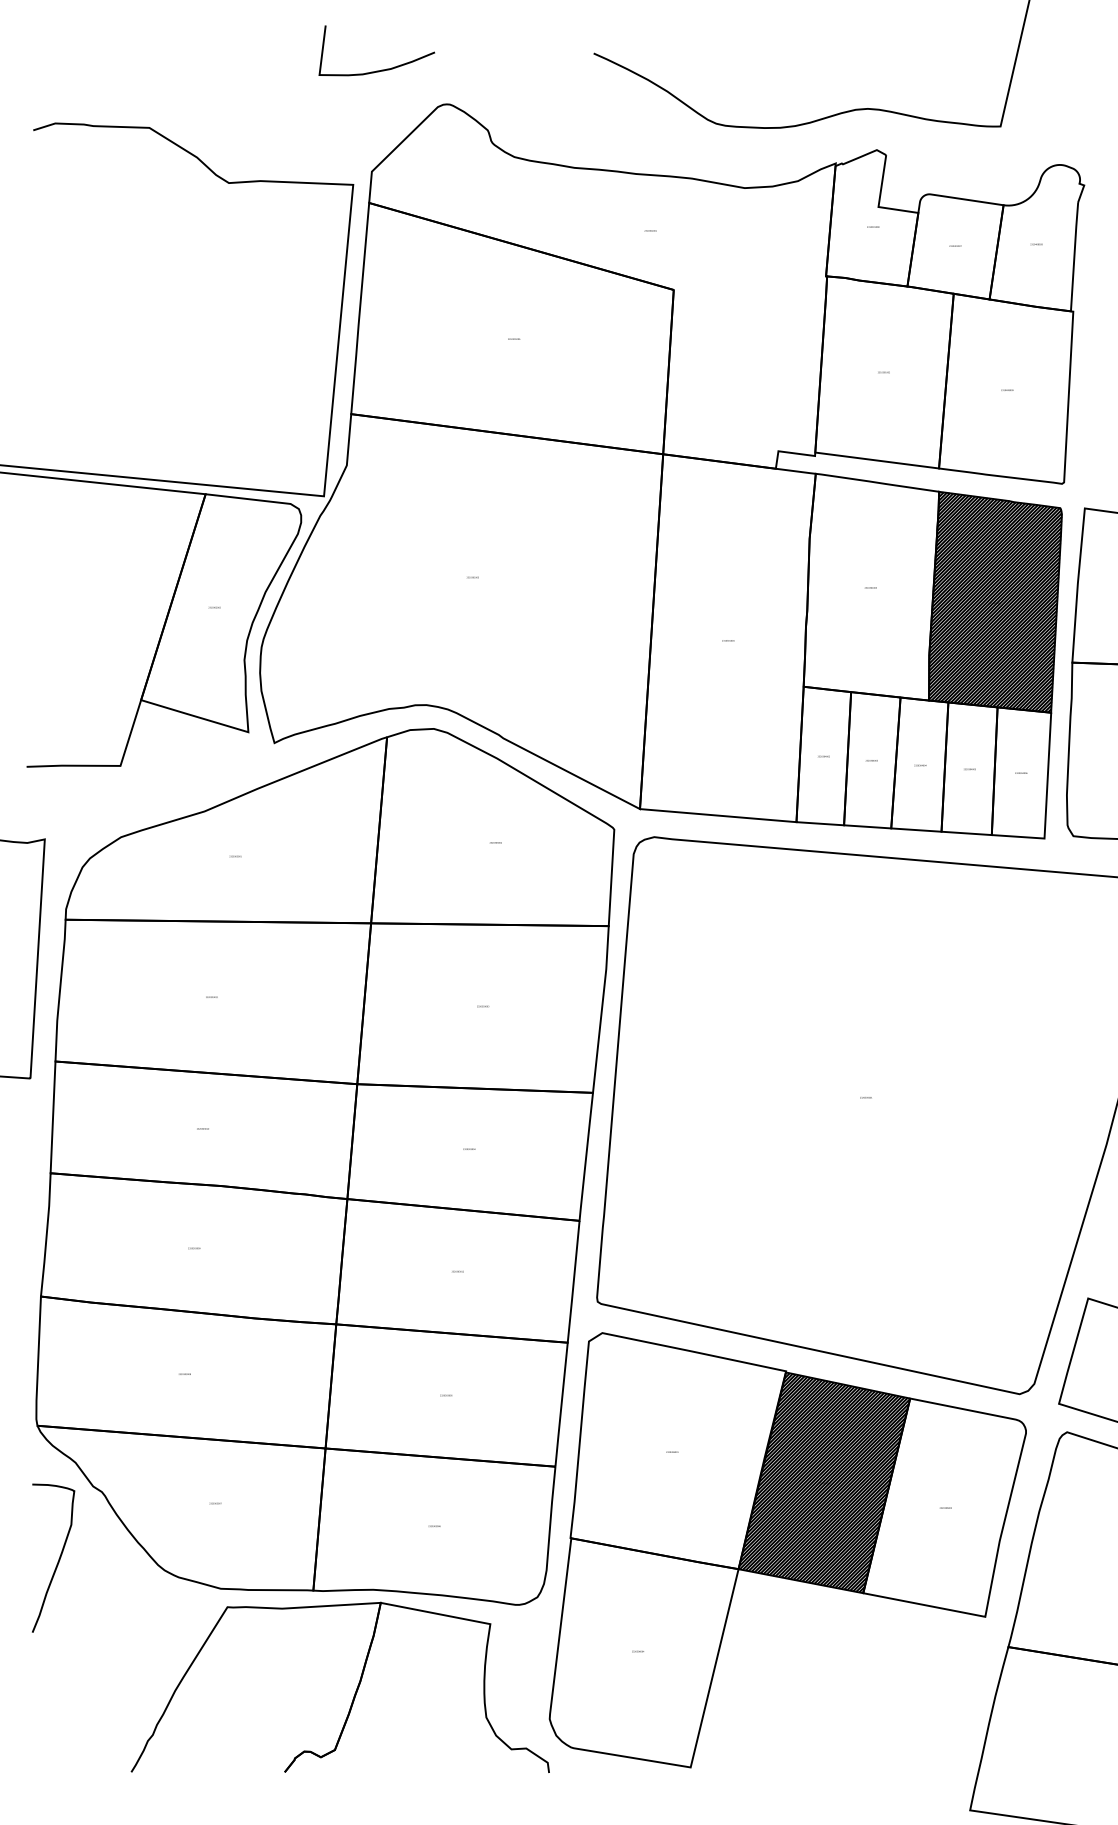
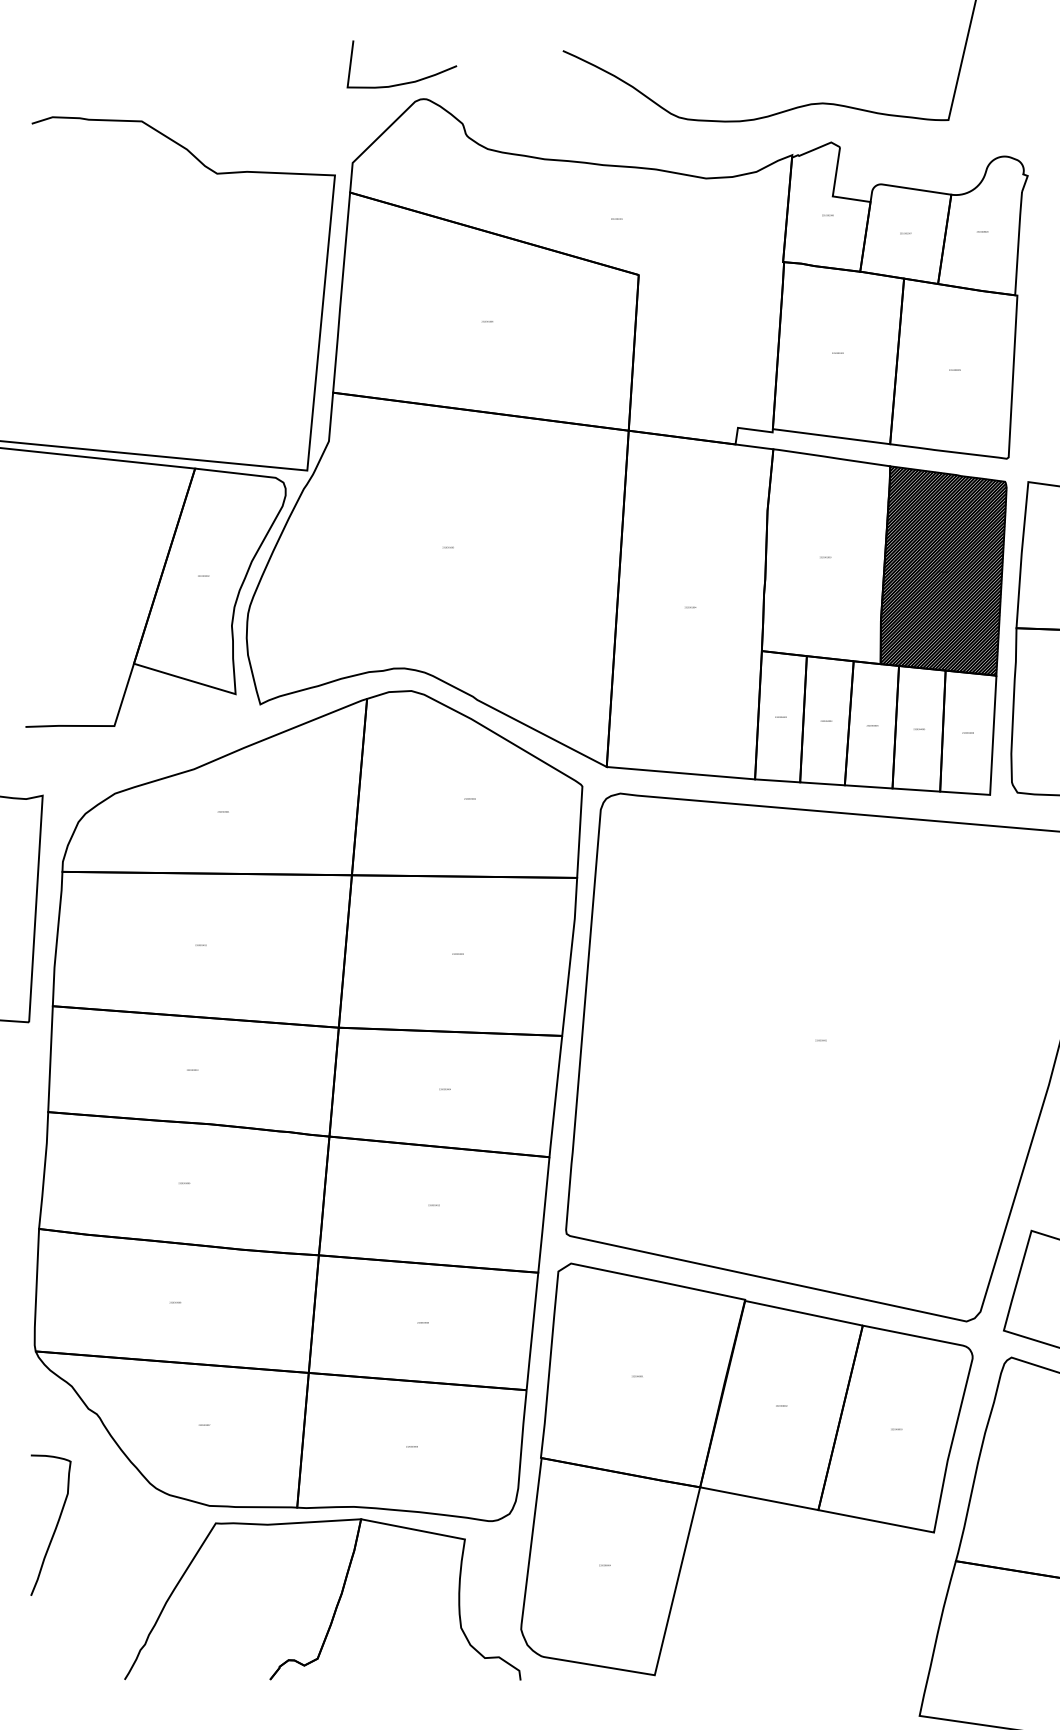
curve: (381, 69) -> (406, 82), moved
hatch: (824, 1482) -> (781, 1405), removed
curve: (58, 1558) -> (55, 1525), moved

